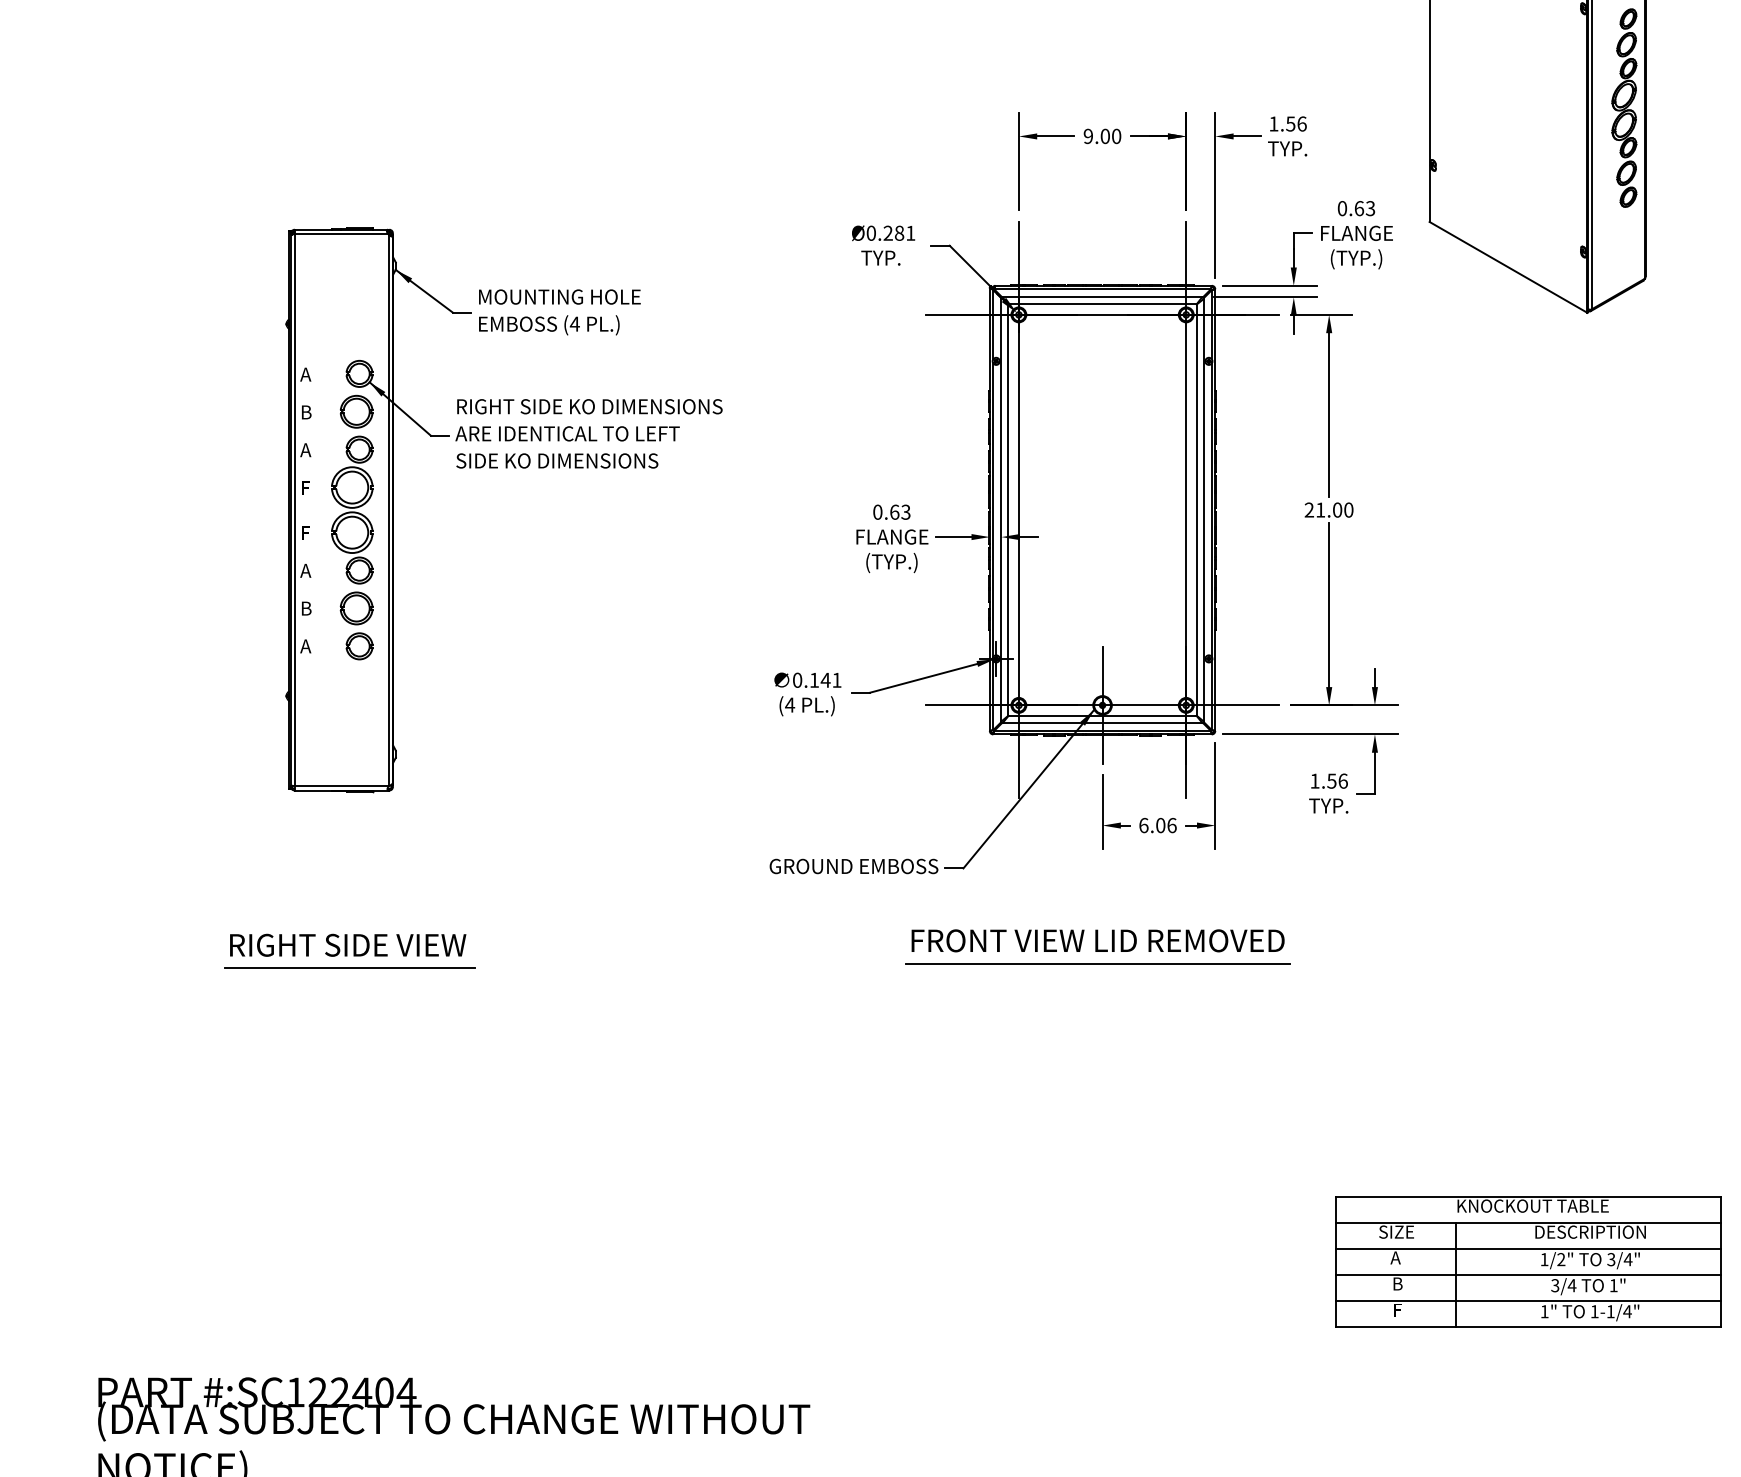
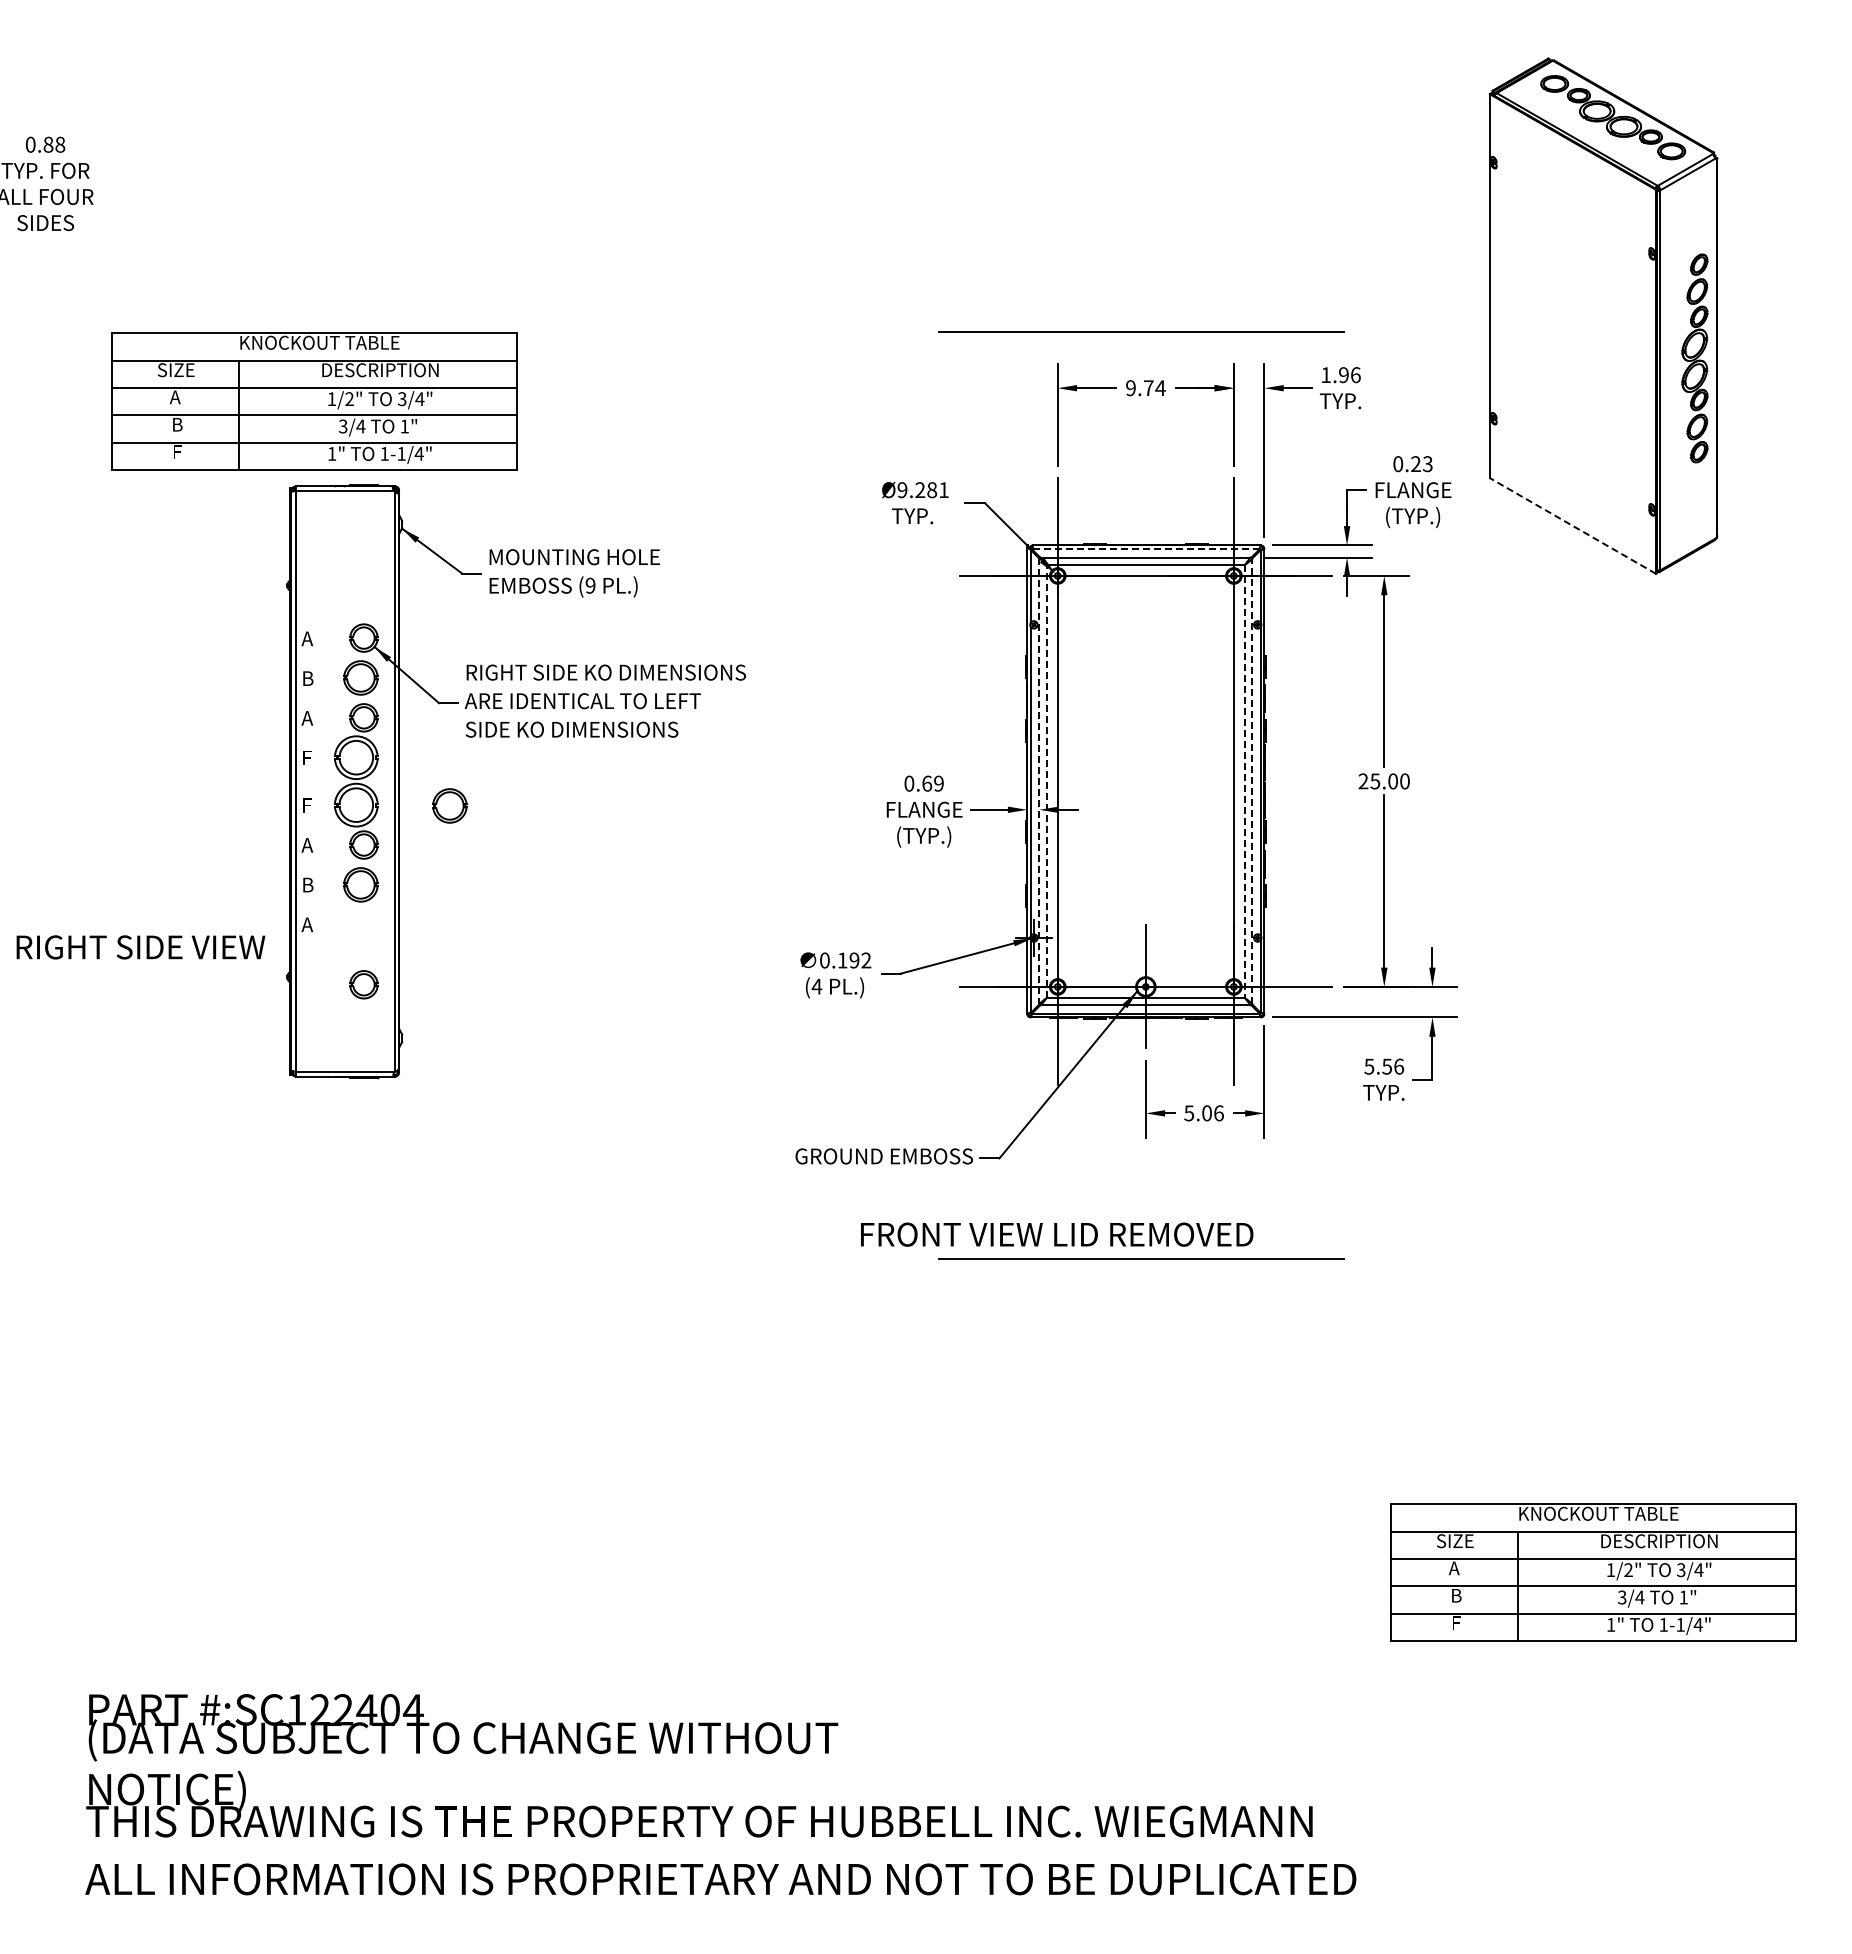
line: (1098, 82) -> (1141, 331), added
text: (1290, 124) -> (1343, 375), 1.56 -> 1.96
text: (1110, 136) -> (1154, 388), 9.00 -> 9.74
part: (312, 149) -> (314, 401), added
text: (1358, 208) -> (1415, 464), 0.63 -> 0.23
text: (871, 233) -> (902, 490), Ø0.281 -> Ø9.281
line: (1508, 267) -> (1573, 526), solid -> dashed
line: (1103, 289) -> (1146, 549), solid -> dashed
text: (574, 323) -> (590, 585), (4 -> (9
line: (1008, 509) -> (1046, 780), solid -> dashed
line: (1001, 510) -> (1039, 781), solid -> dashed
line: (1196, 510) -> (1244, 781), solid -> dashed
line: (1203, 510) -> (1252, 781), solid -> dashed
text: (1320, 510) -> (1375, 781), 21.00 -> 25.00
text: (905, 512) -> (938, 783), 0.63 -> 0.69
part: (440, 532) -> (449, 805), added
part: (359, 646) -> (363, 984), moved
text: (831, 680) -> (860, 960), 0.141 -> 0.192
text: (1315, 781) -> (1369, 1066), 1.56 -> 5.56
text: (1144, 825) -> (1189, 1113), 6.06 -> 5.06
text: (1098, 940) -> (1057, 1234), moved
text: (347, 945) -> (140, 947), moved
line: (349, 968) -> (353, 1263), removed

